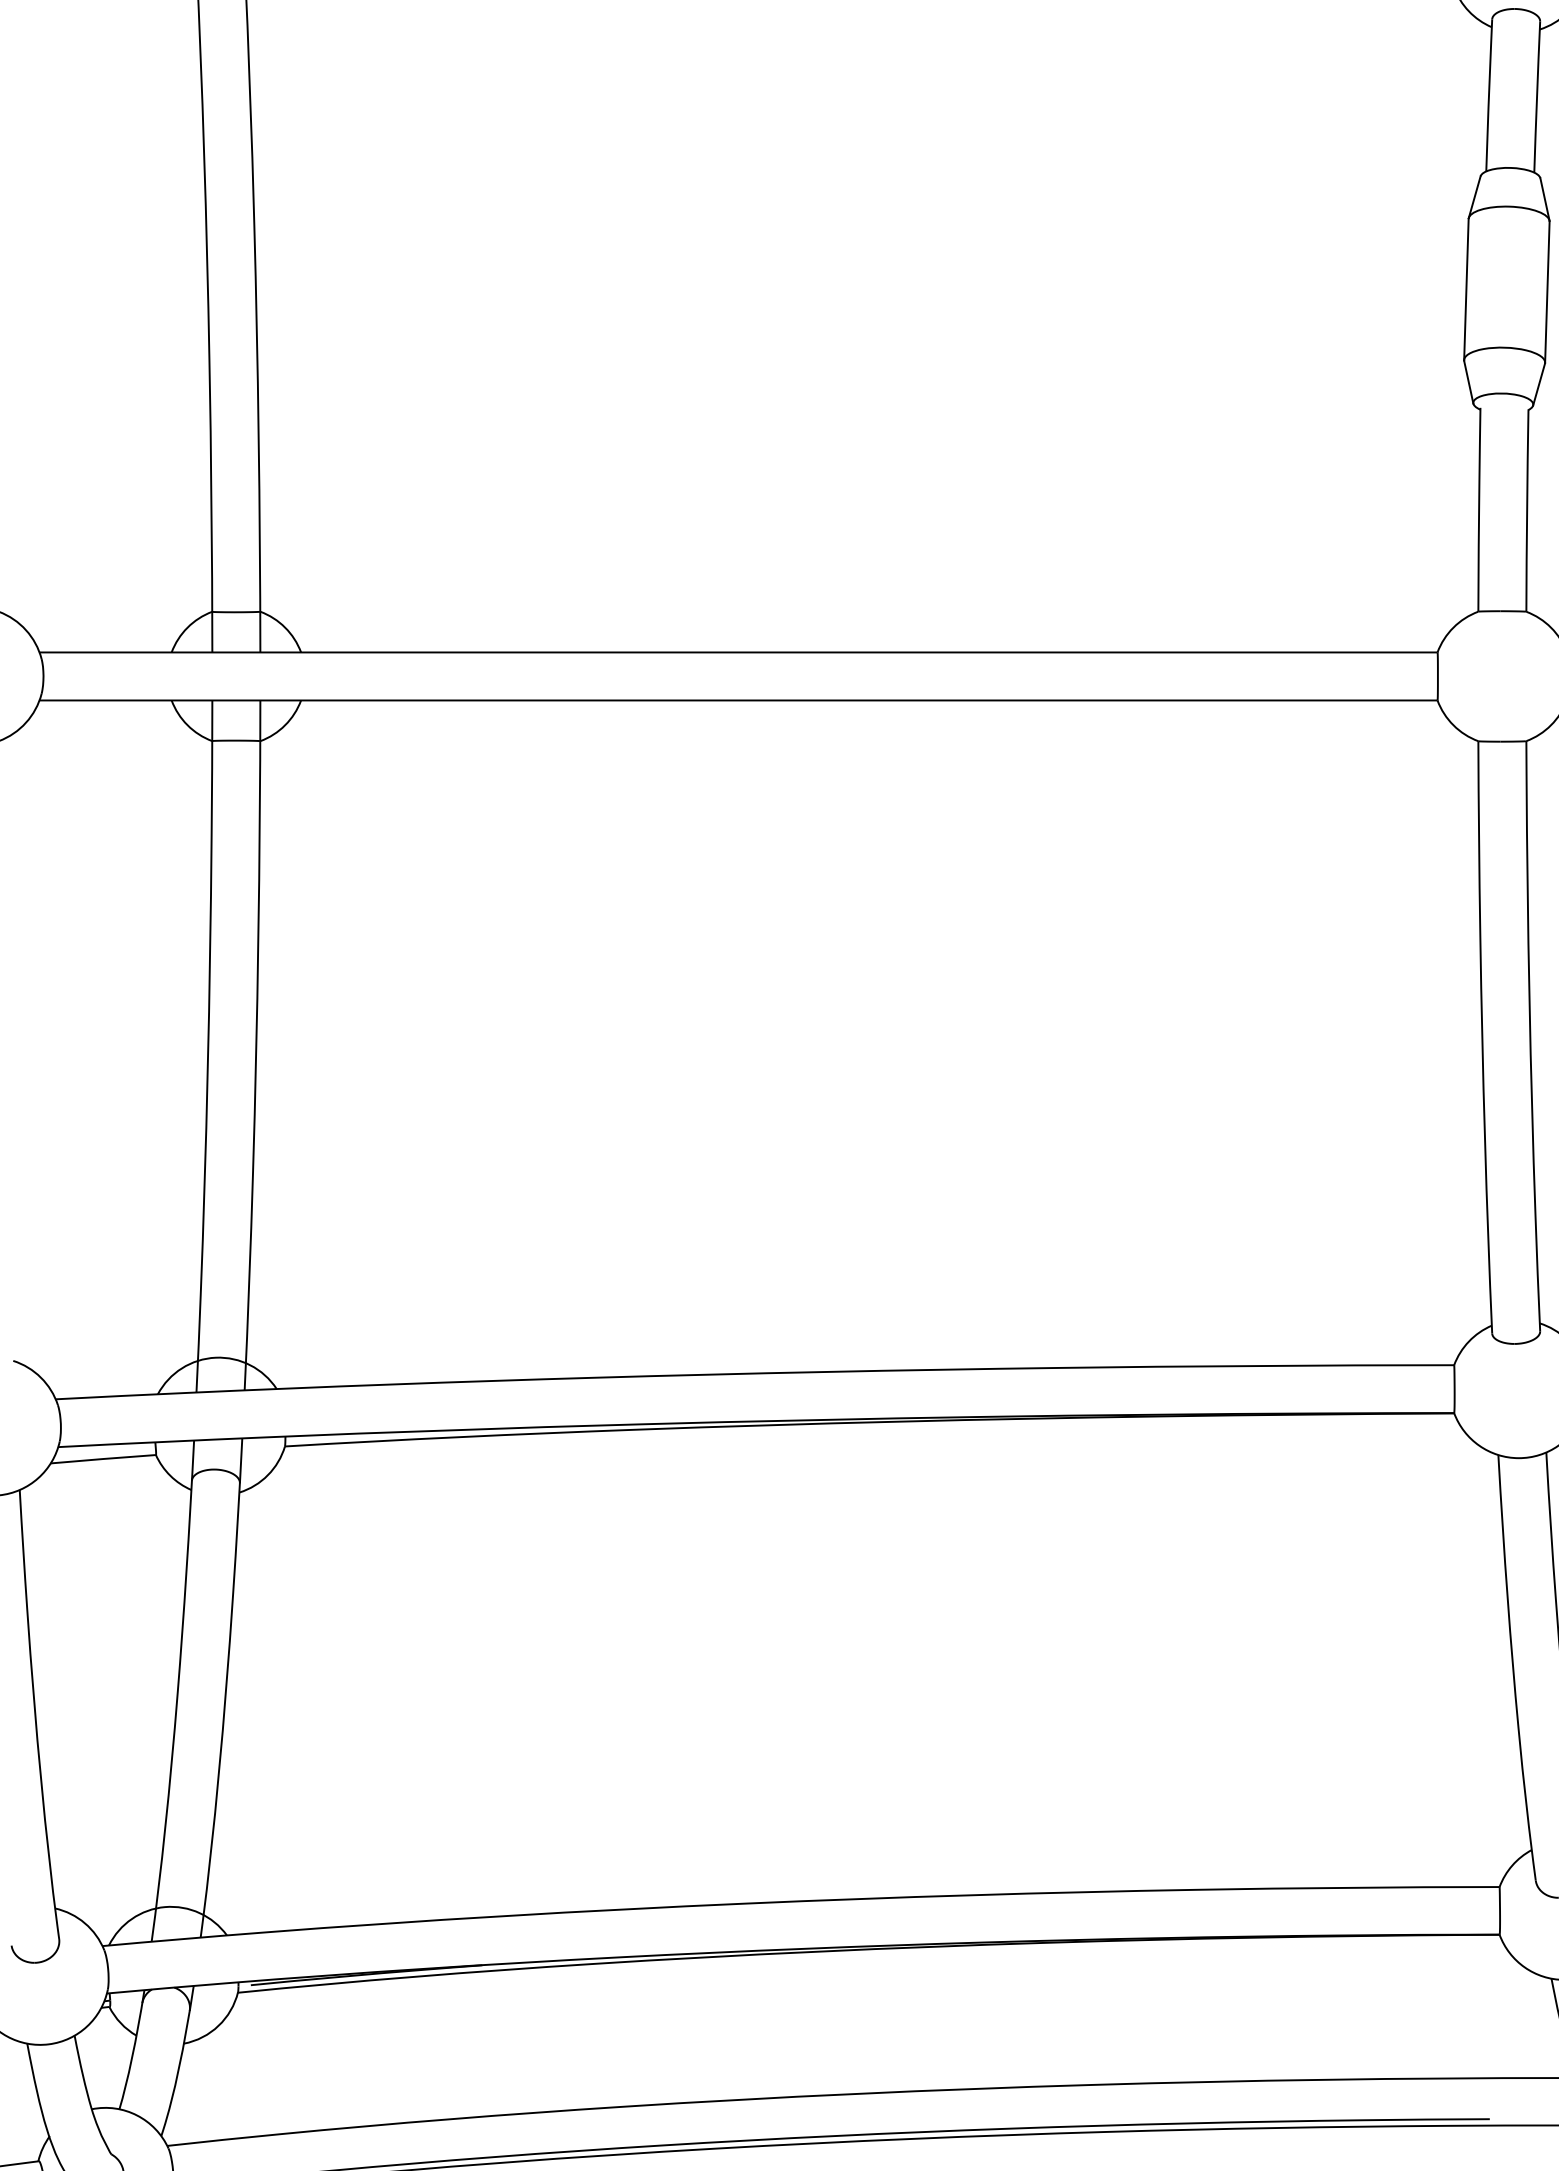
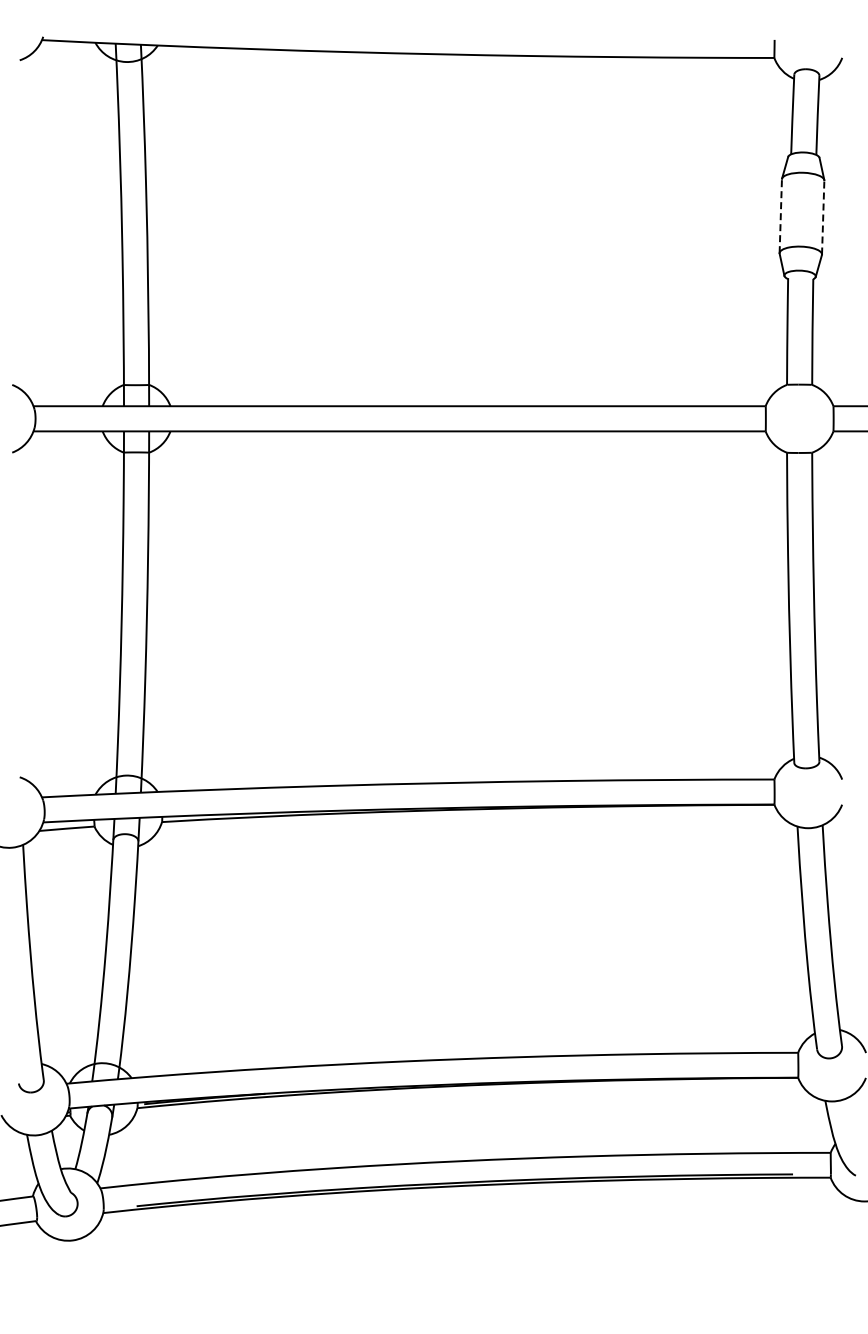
line: (1465, 290) -> (780, 216), solid -> dashed
line: (1547, 292) -> (823, 217), solid -> dashed

